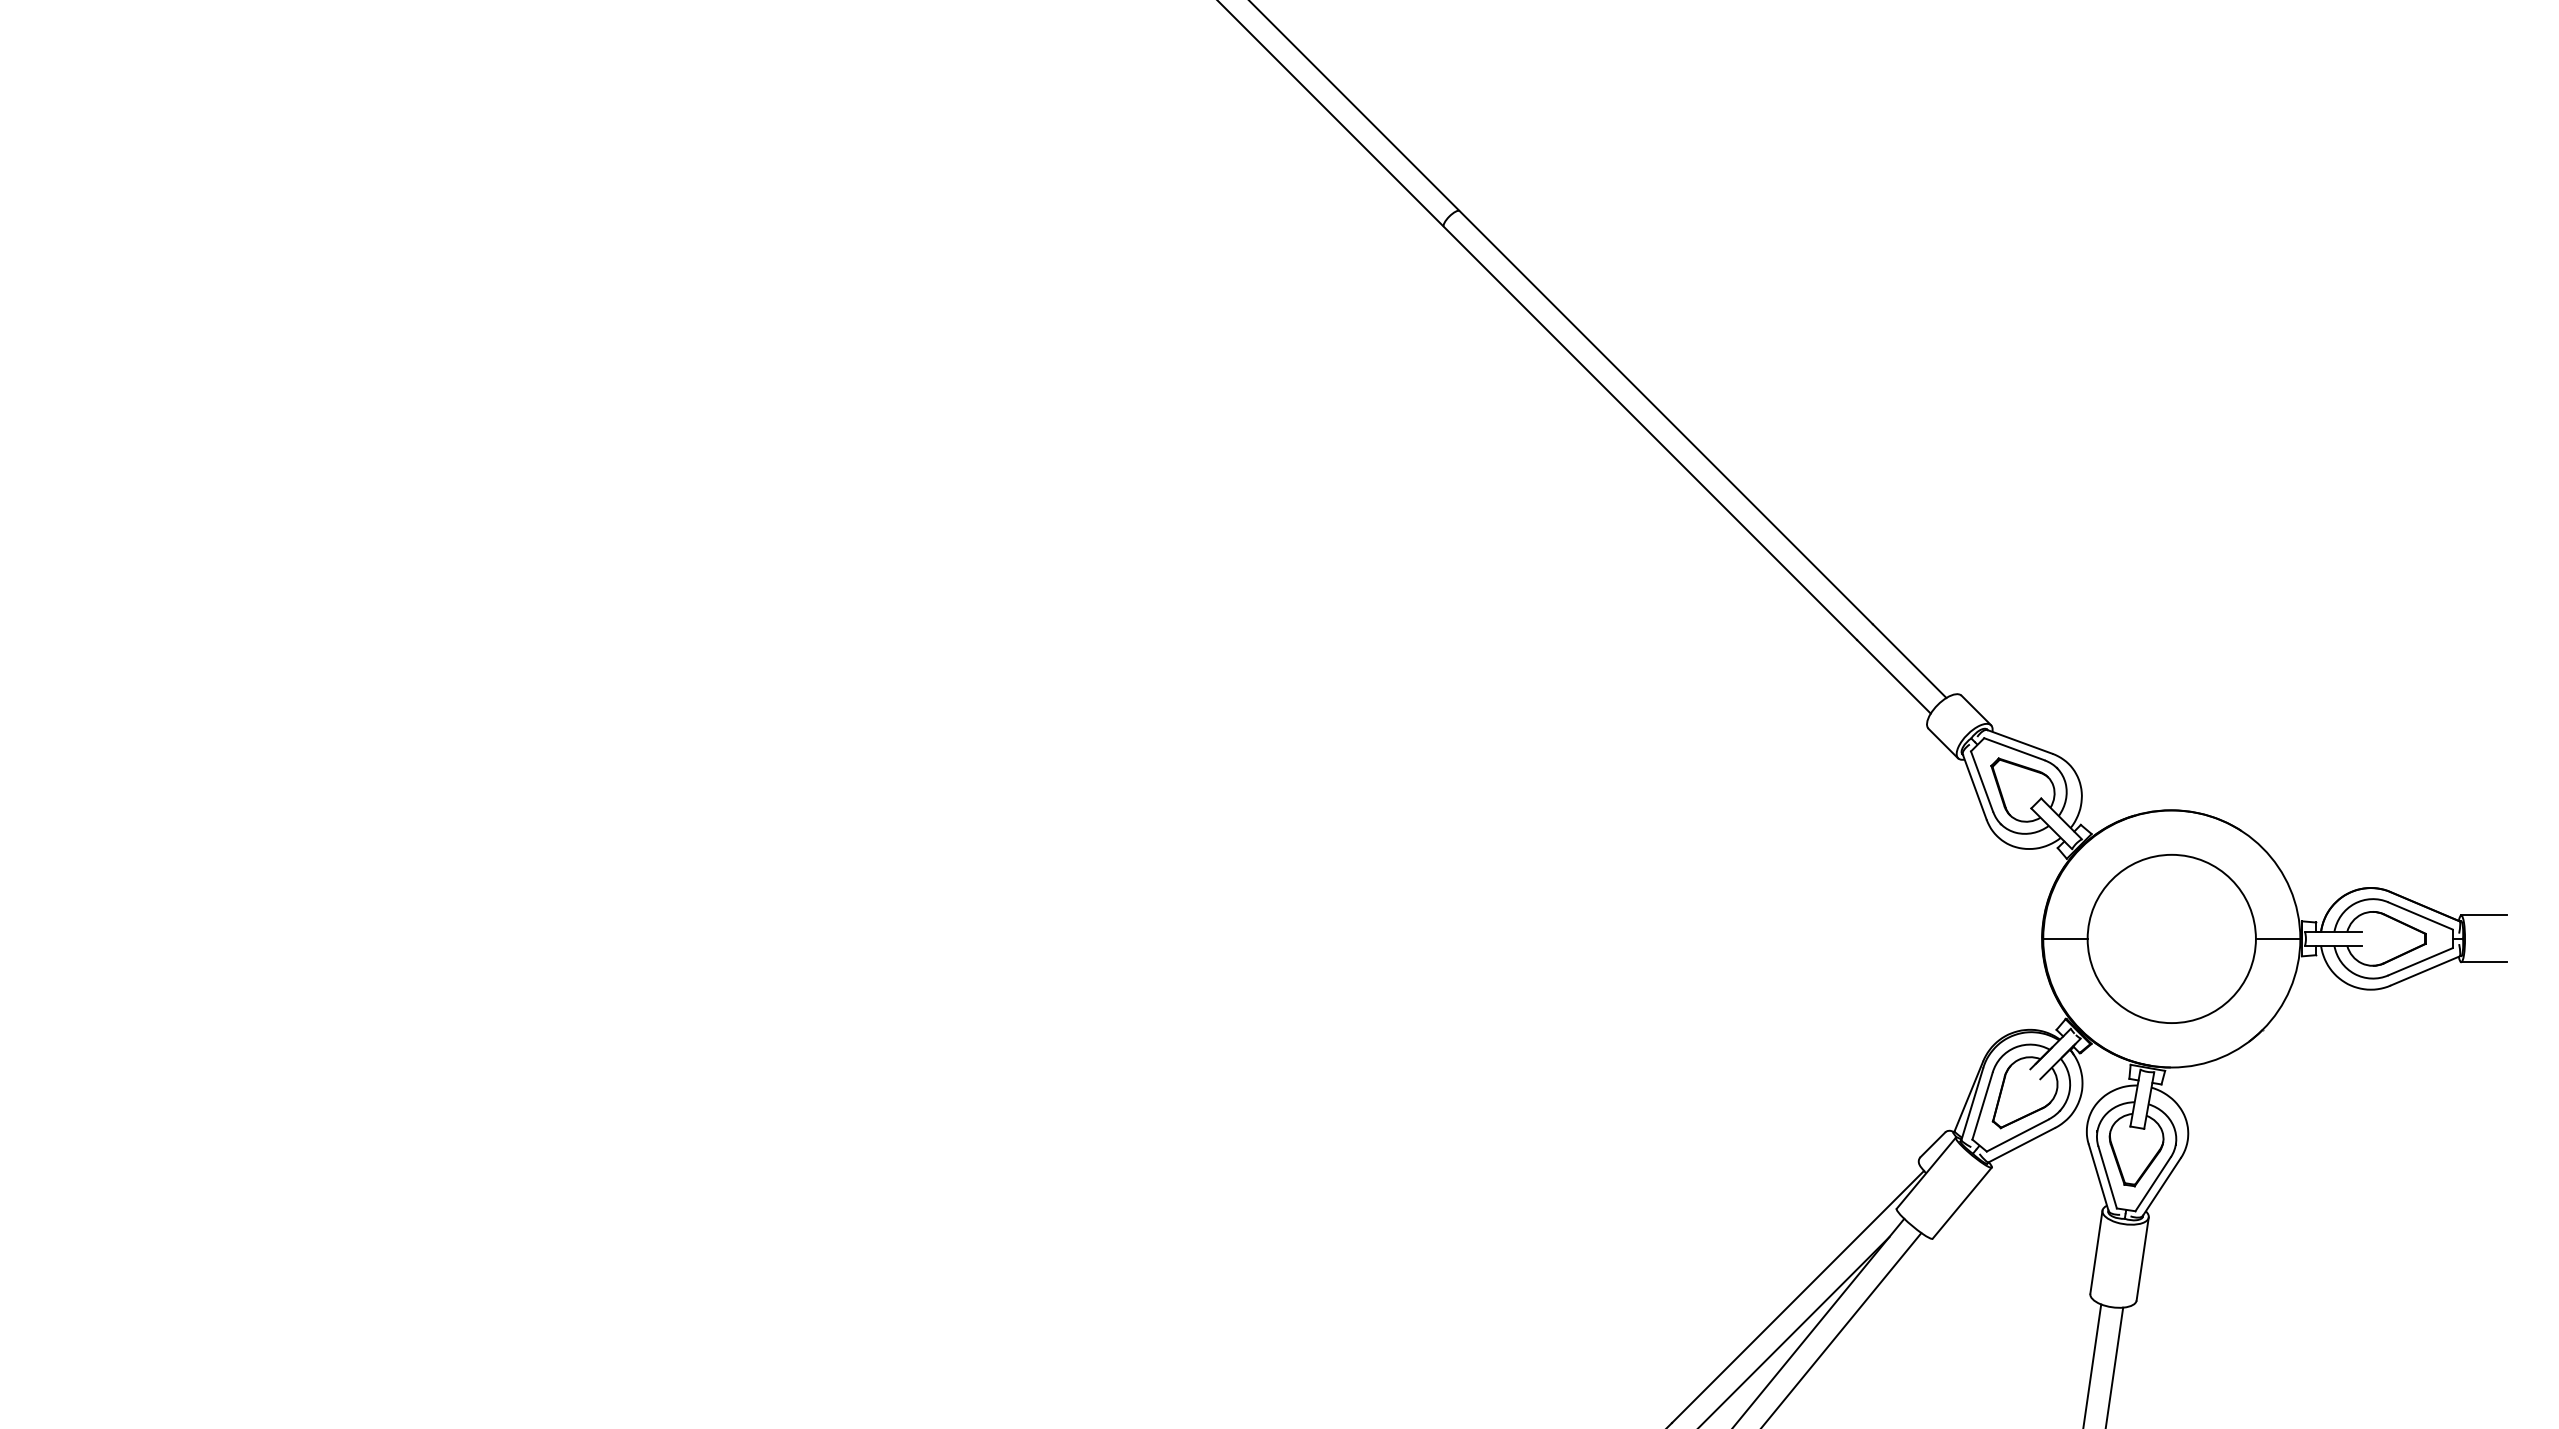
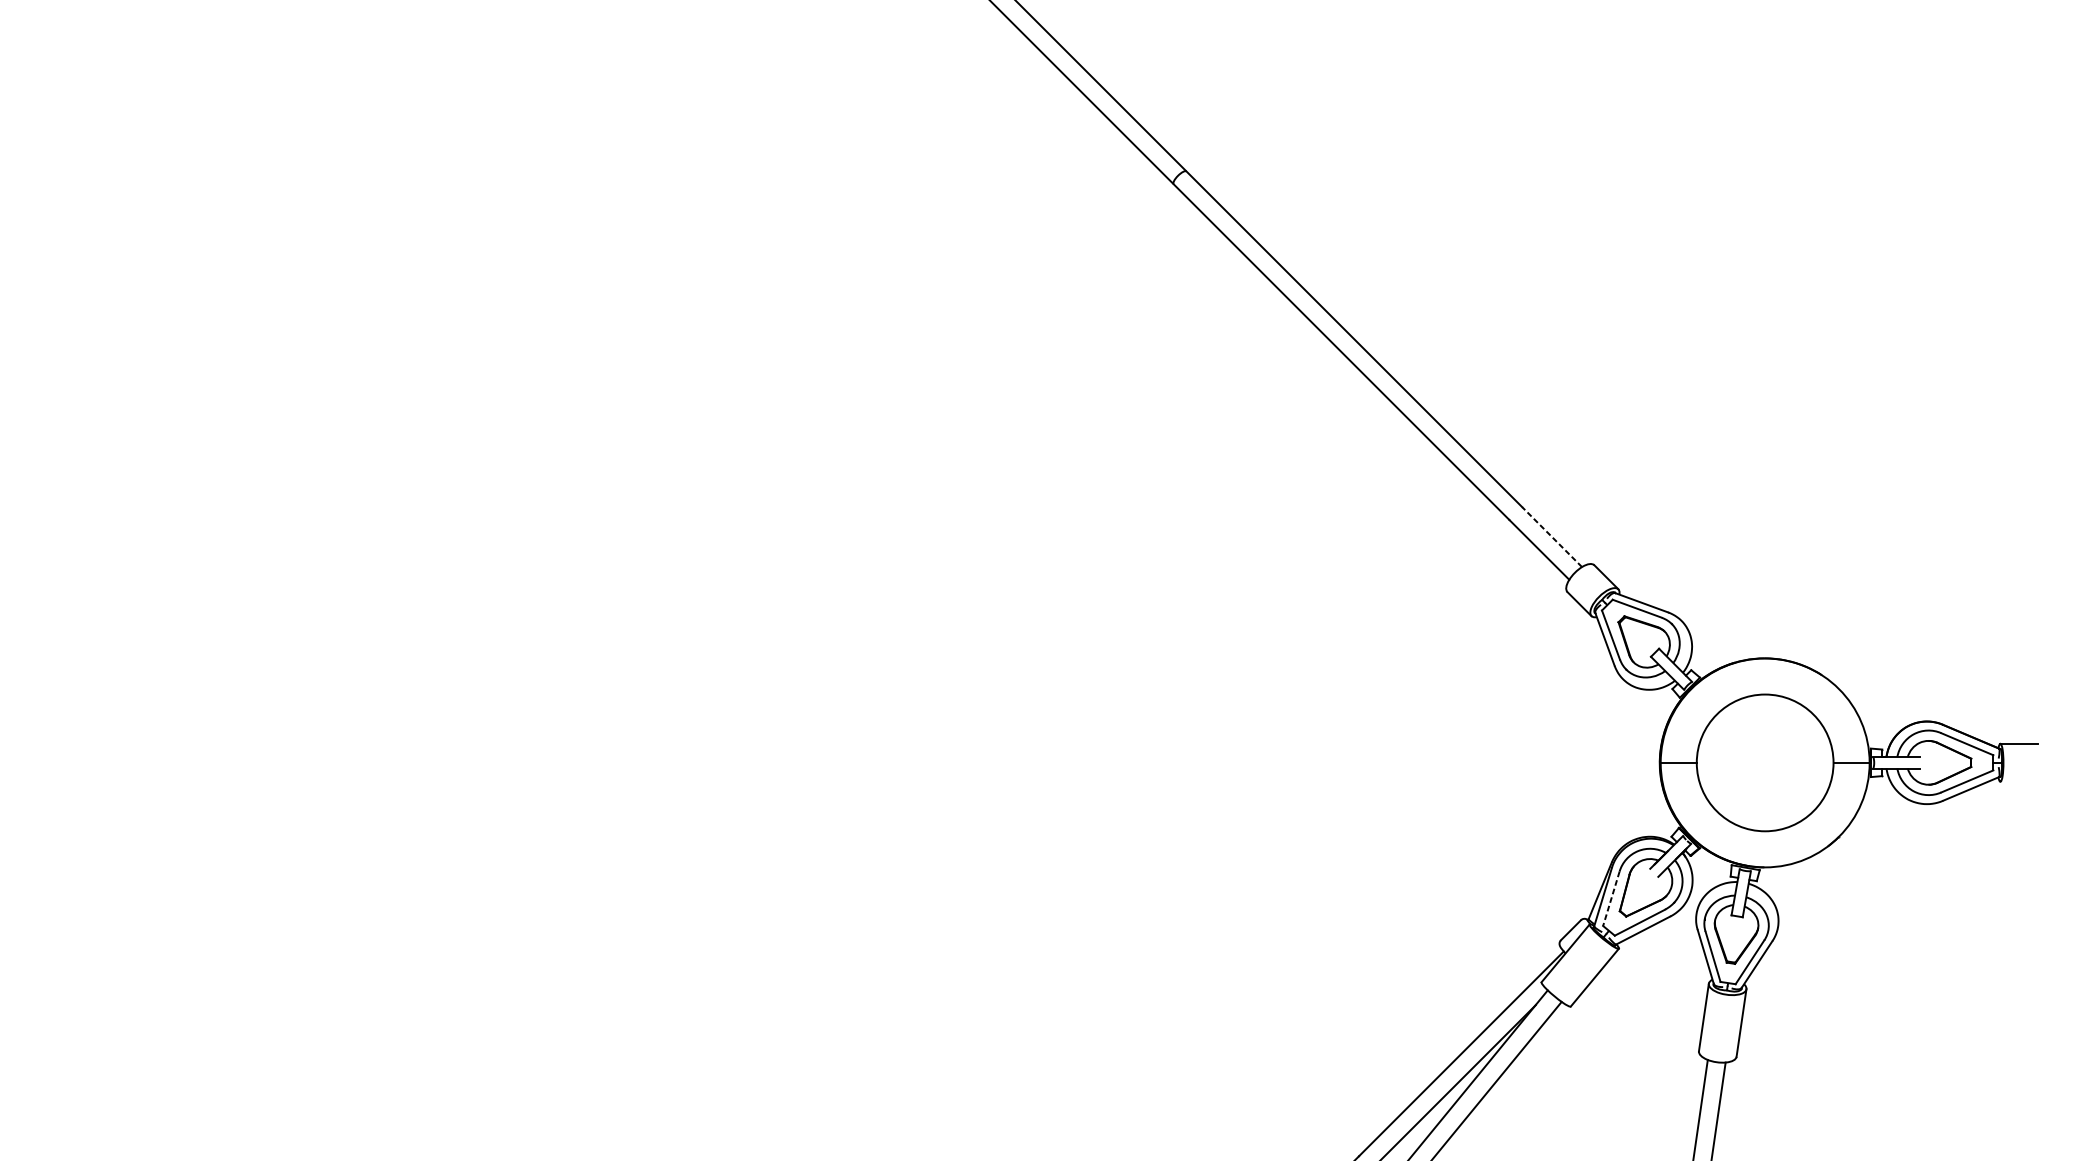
line: (1909, 660) -> (1552, 536), solid -> dashed
line: (2484, 962) -> (2019, 782), removed
line: (1982, 1106) -> (1611, 899), solid -> dashed

